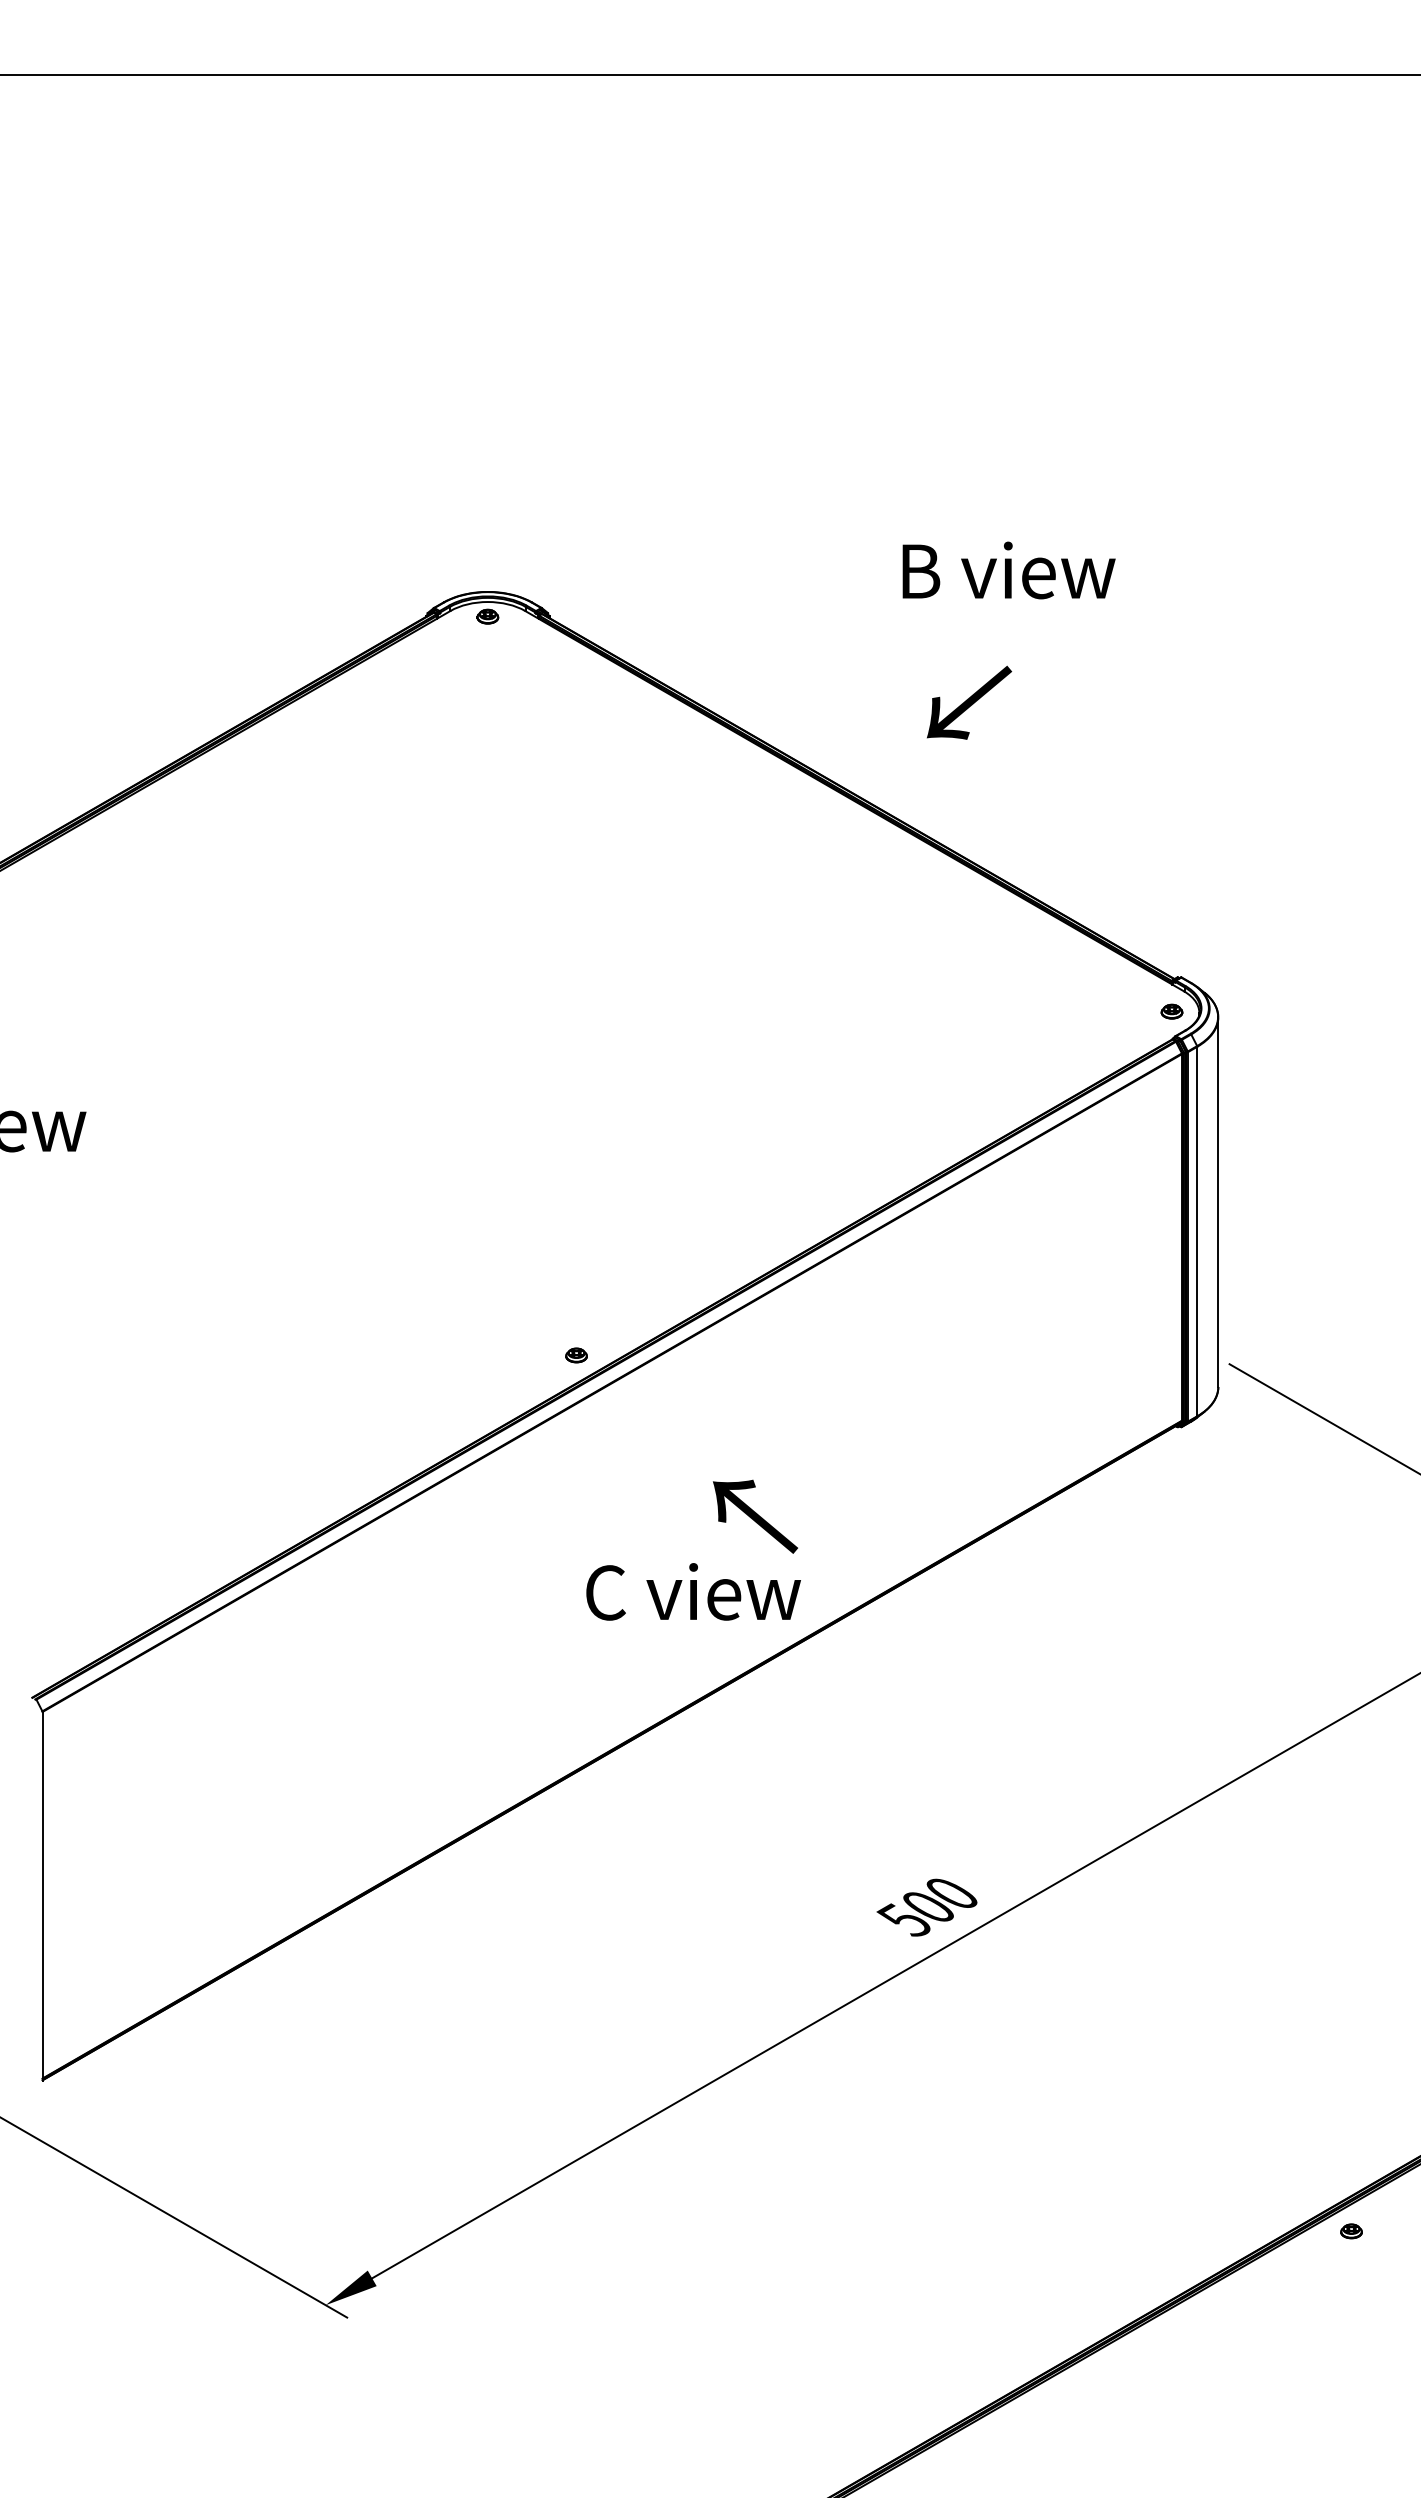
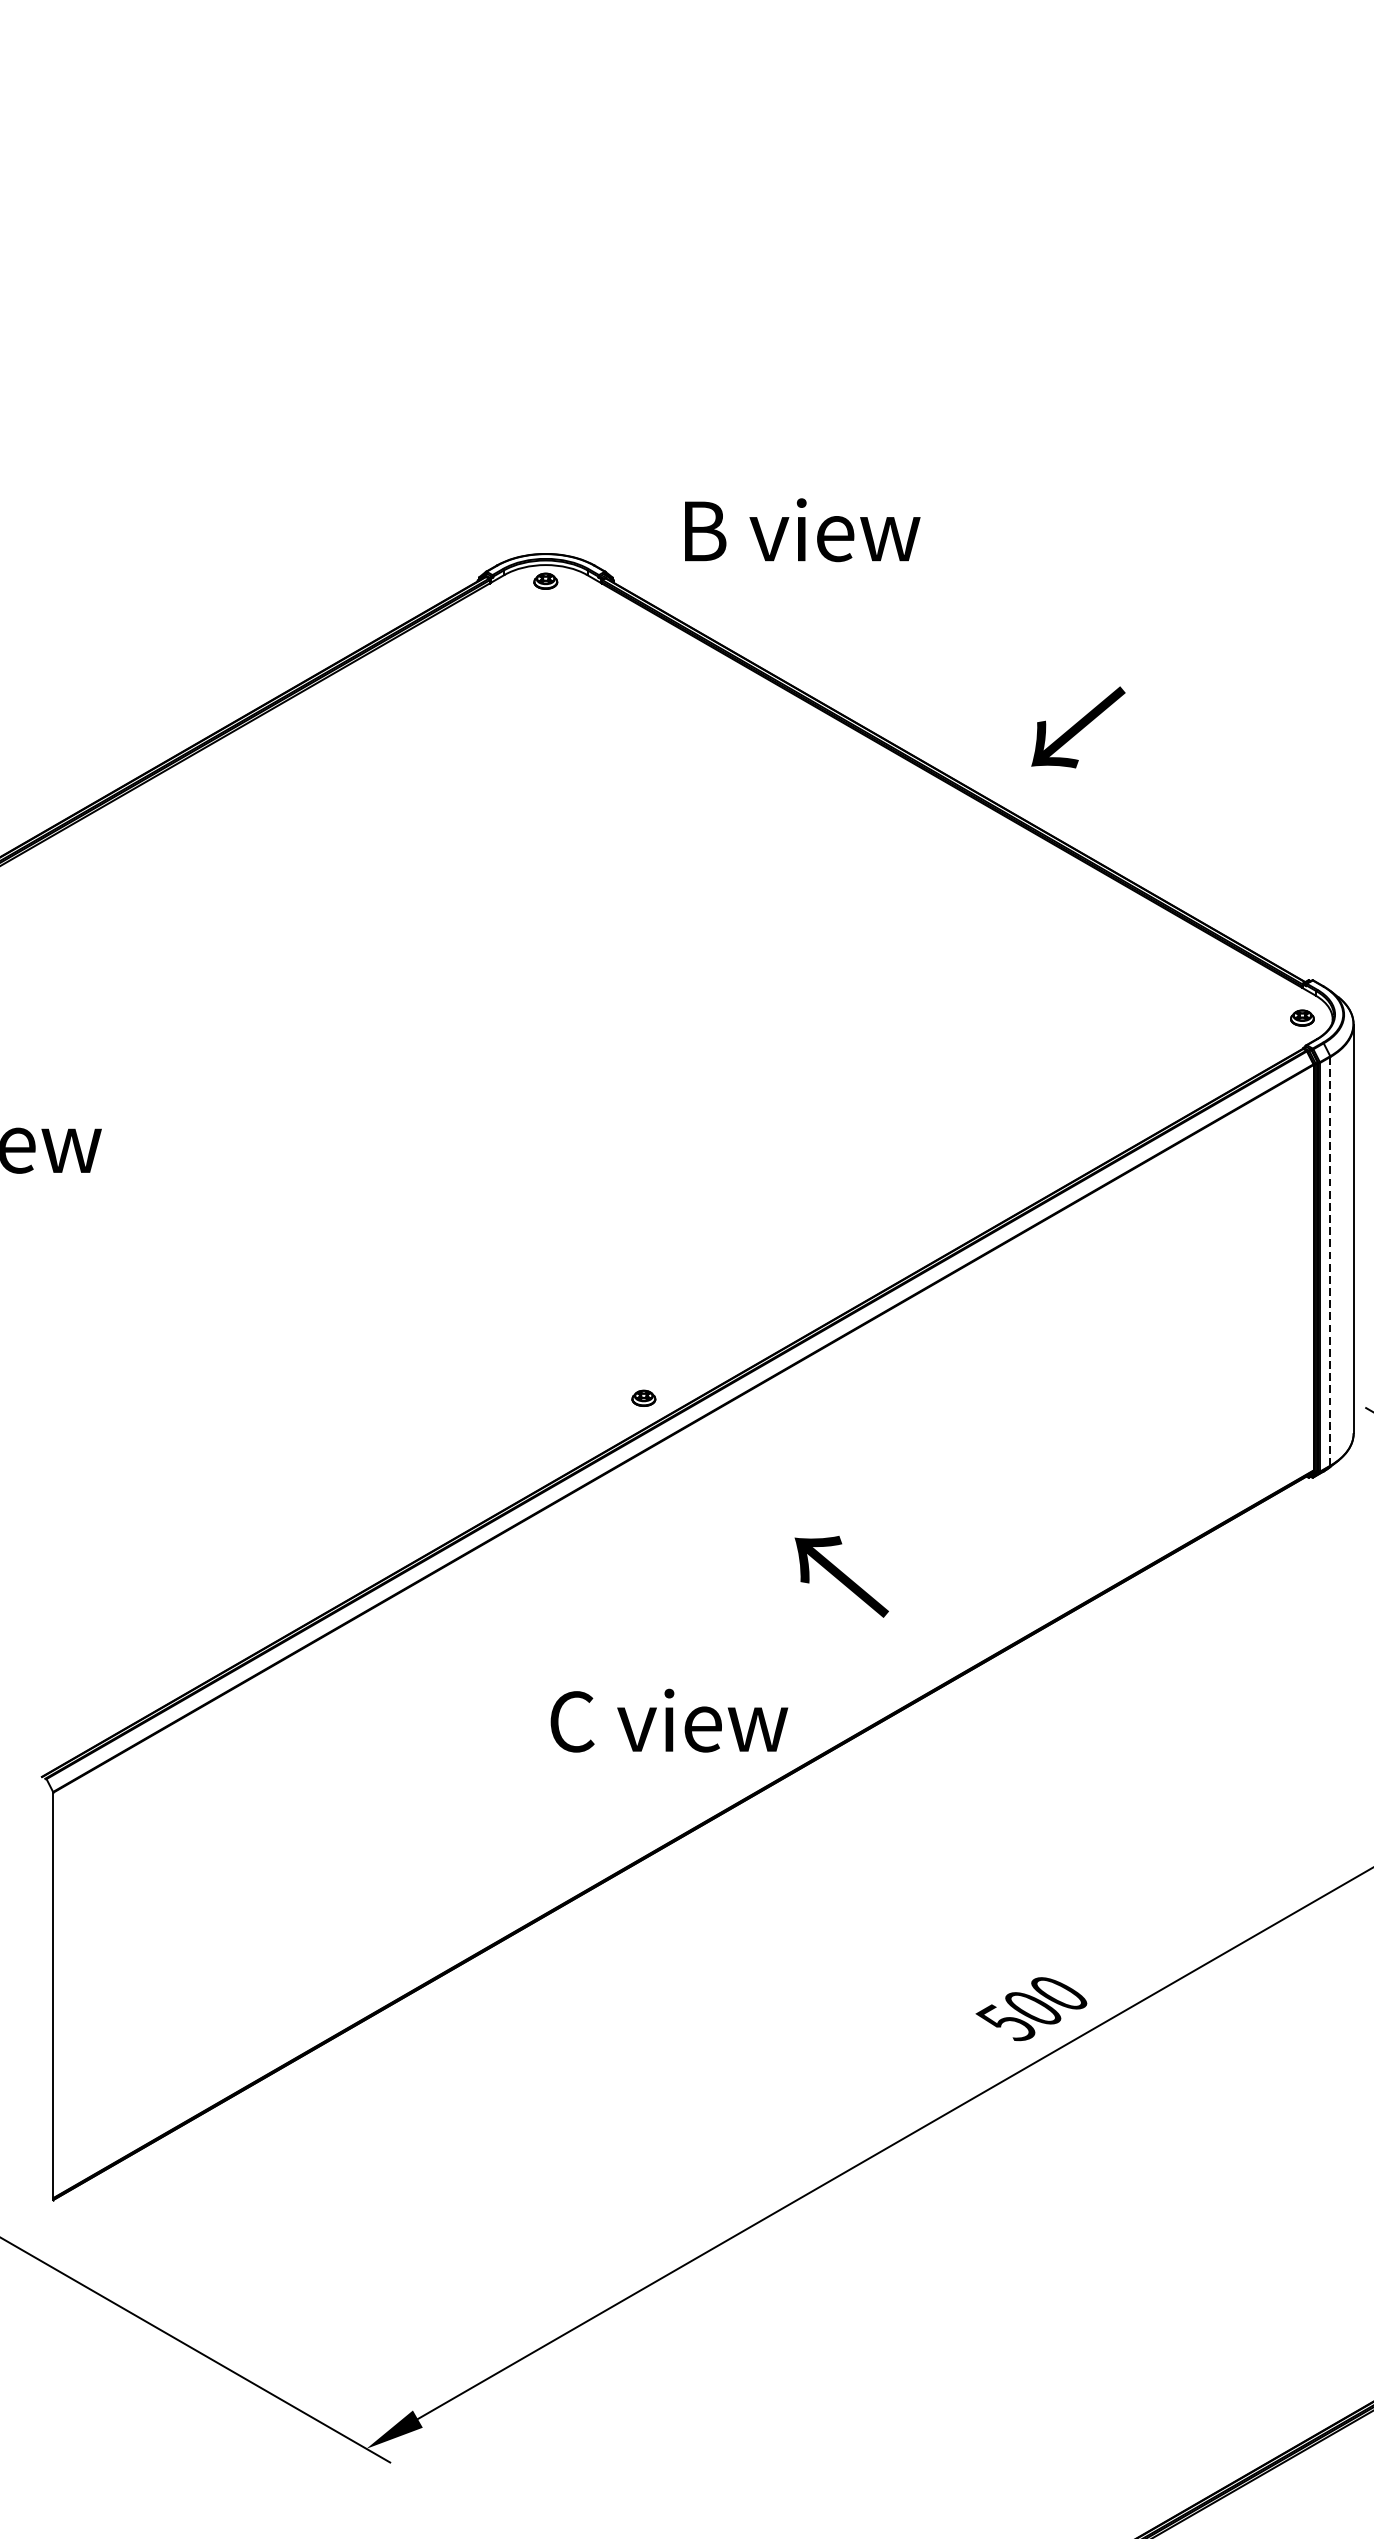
text: (1008, 570) -> (801, 530), moved
text: (969, 702) -> (1078, 727), moved
line: (1197, 1231) -> (1330, 1261), solid -> dashed
text: (693, 1591) -> (669, 1720), moved

